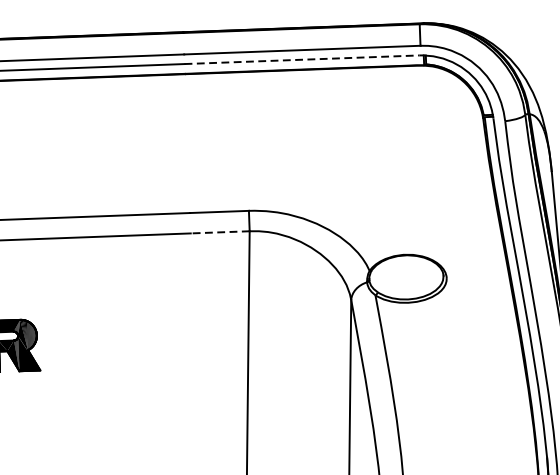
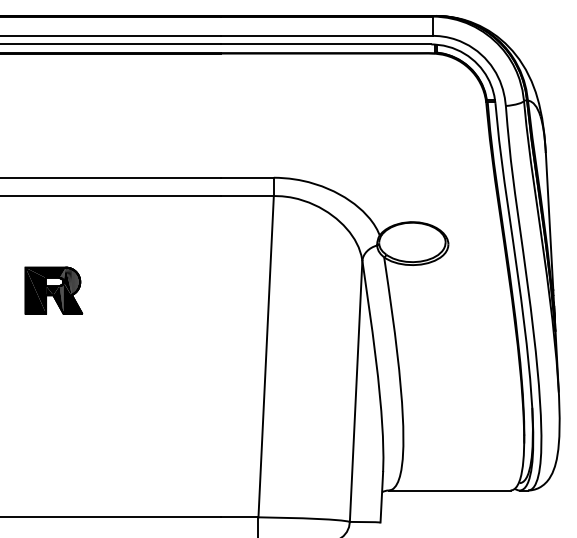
line: (302, 59) -> (326, 44), dashed -> solid
line: (219, 232) -> (246, 196), dashed -> solid

